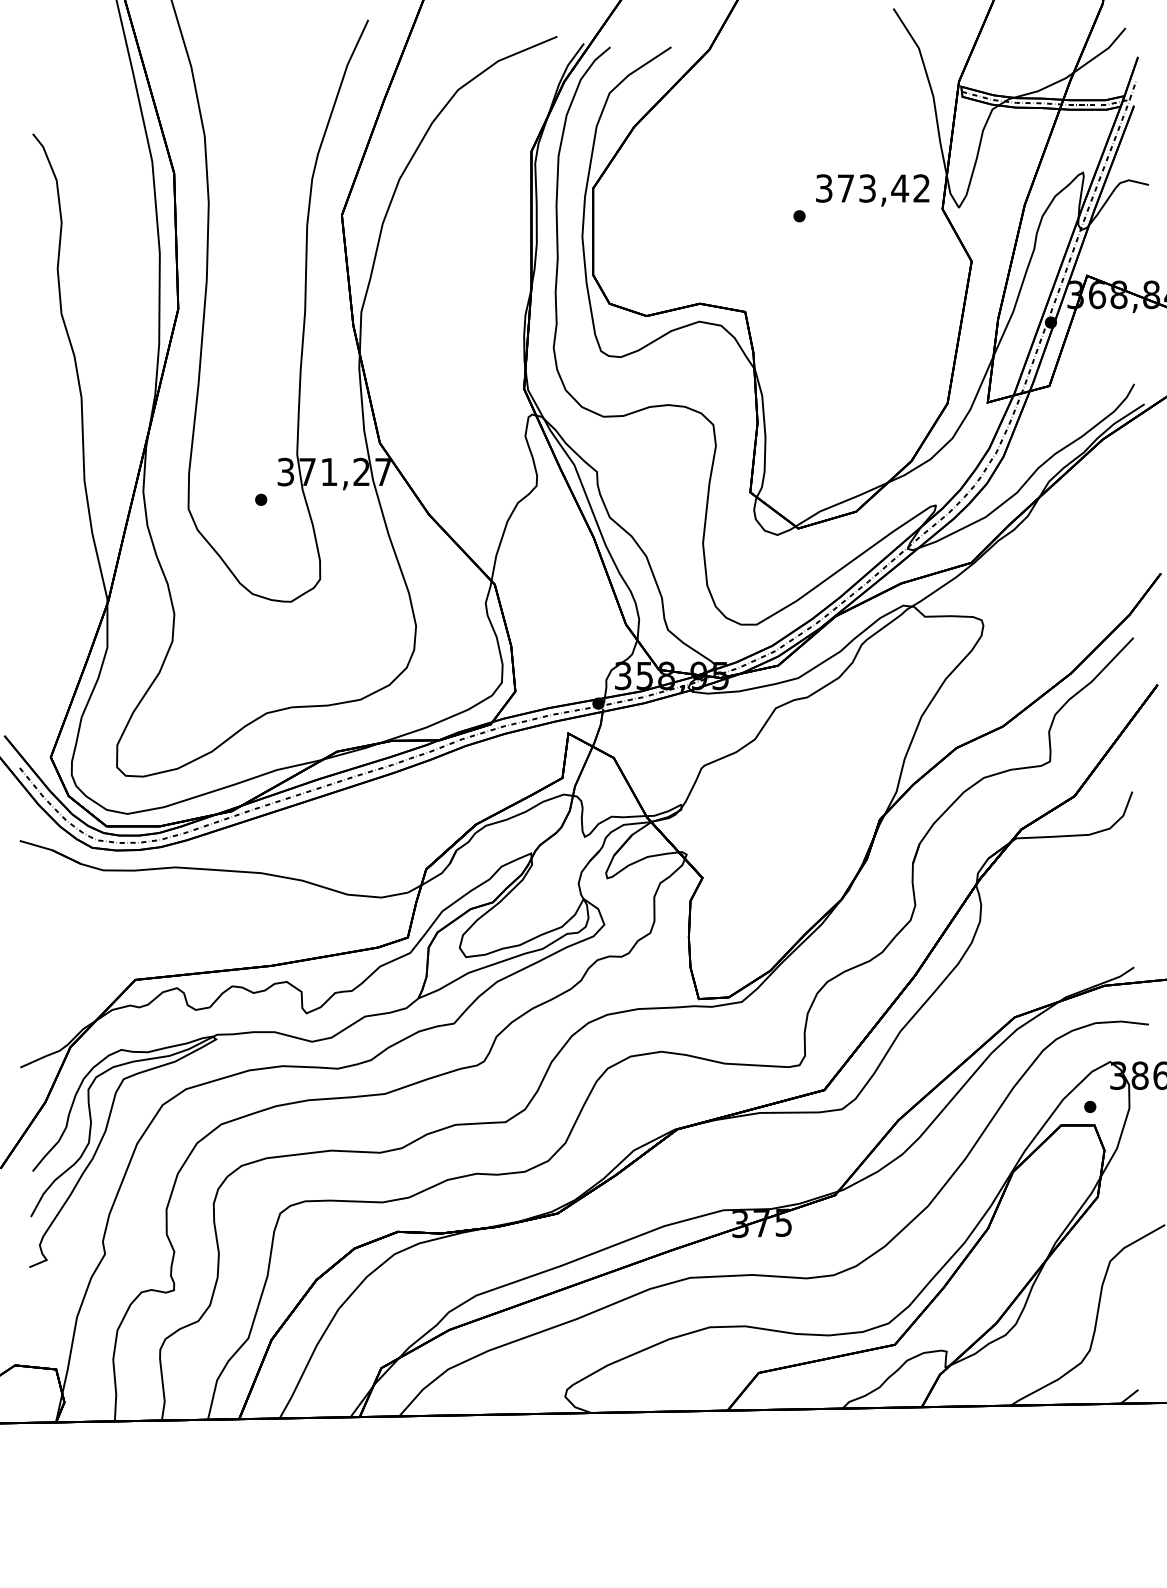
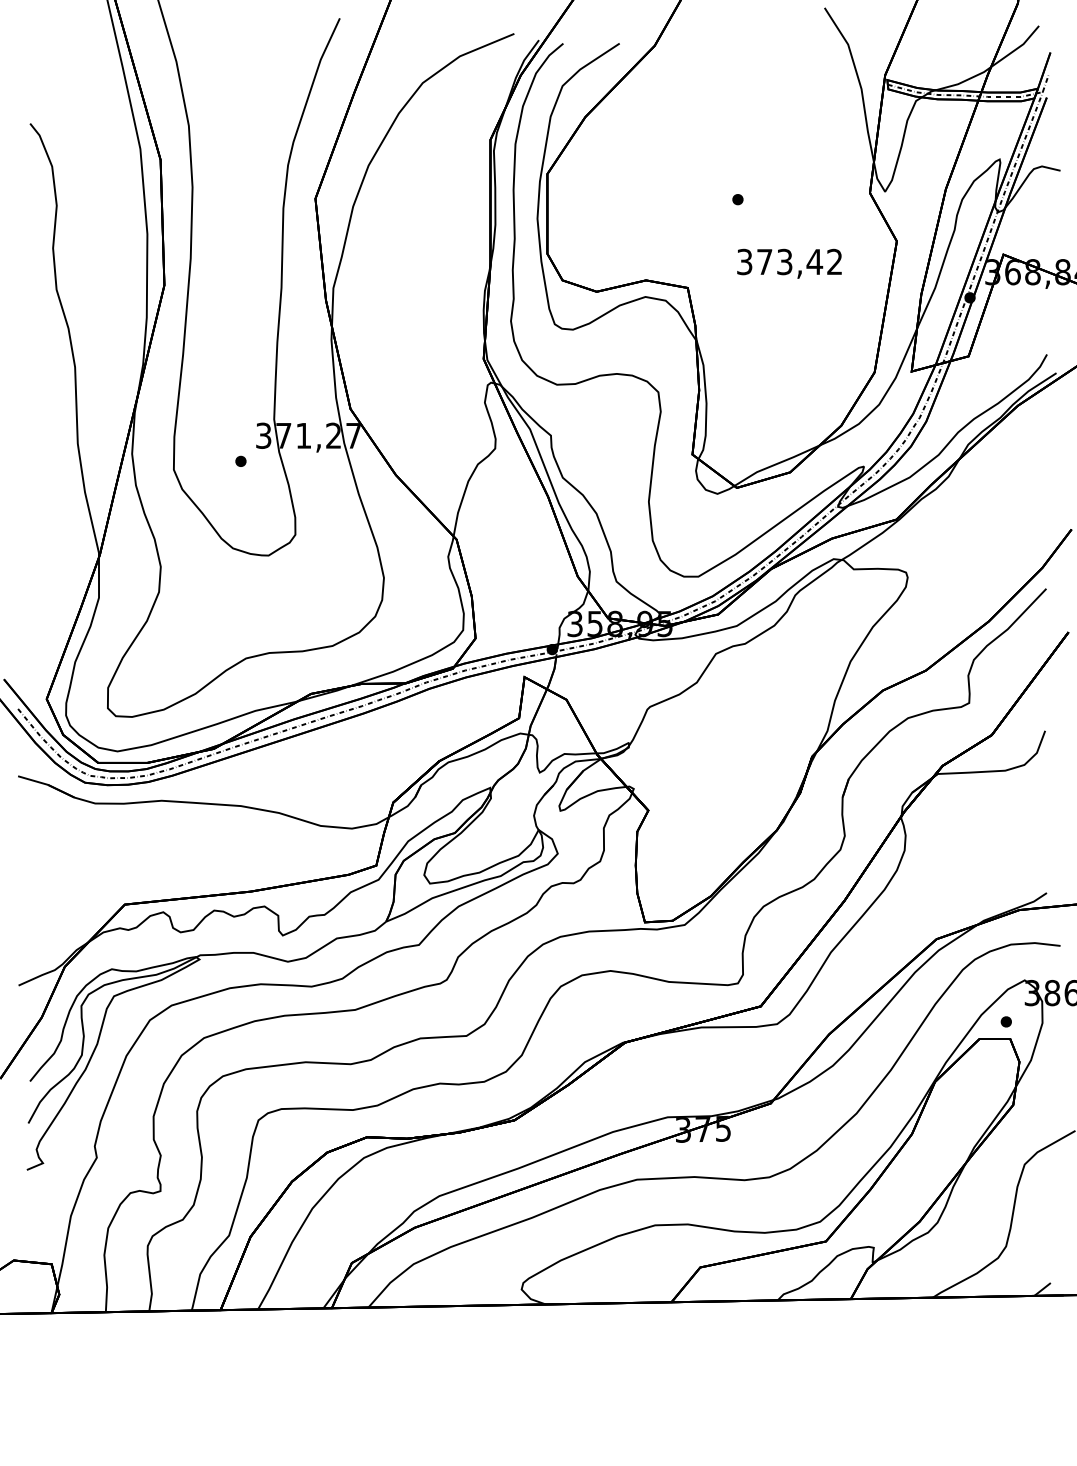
text: (872, 190) -> (789, 263), moved

